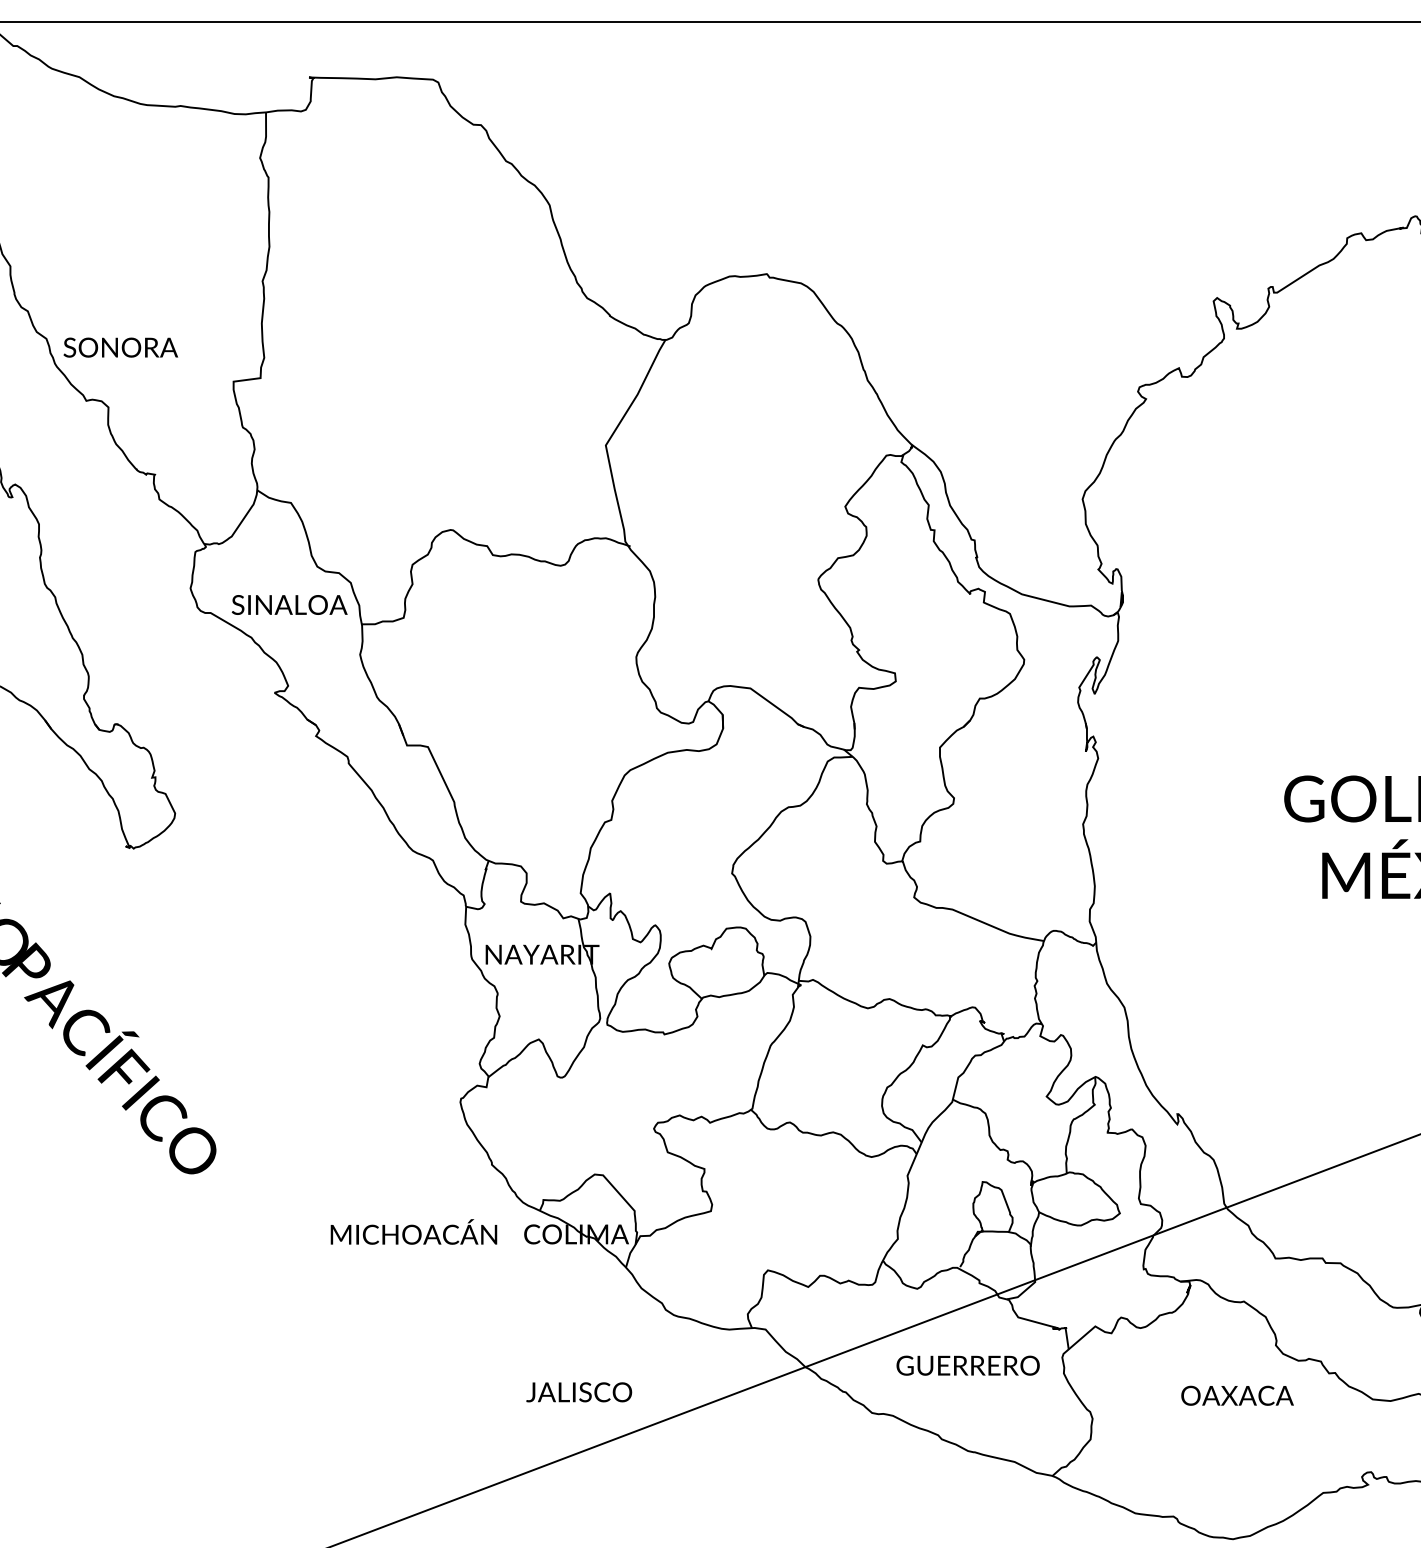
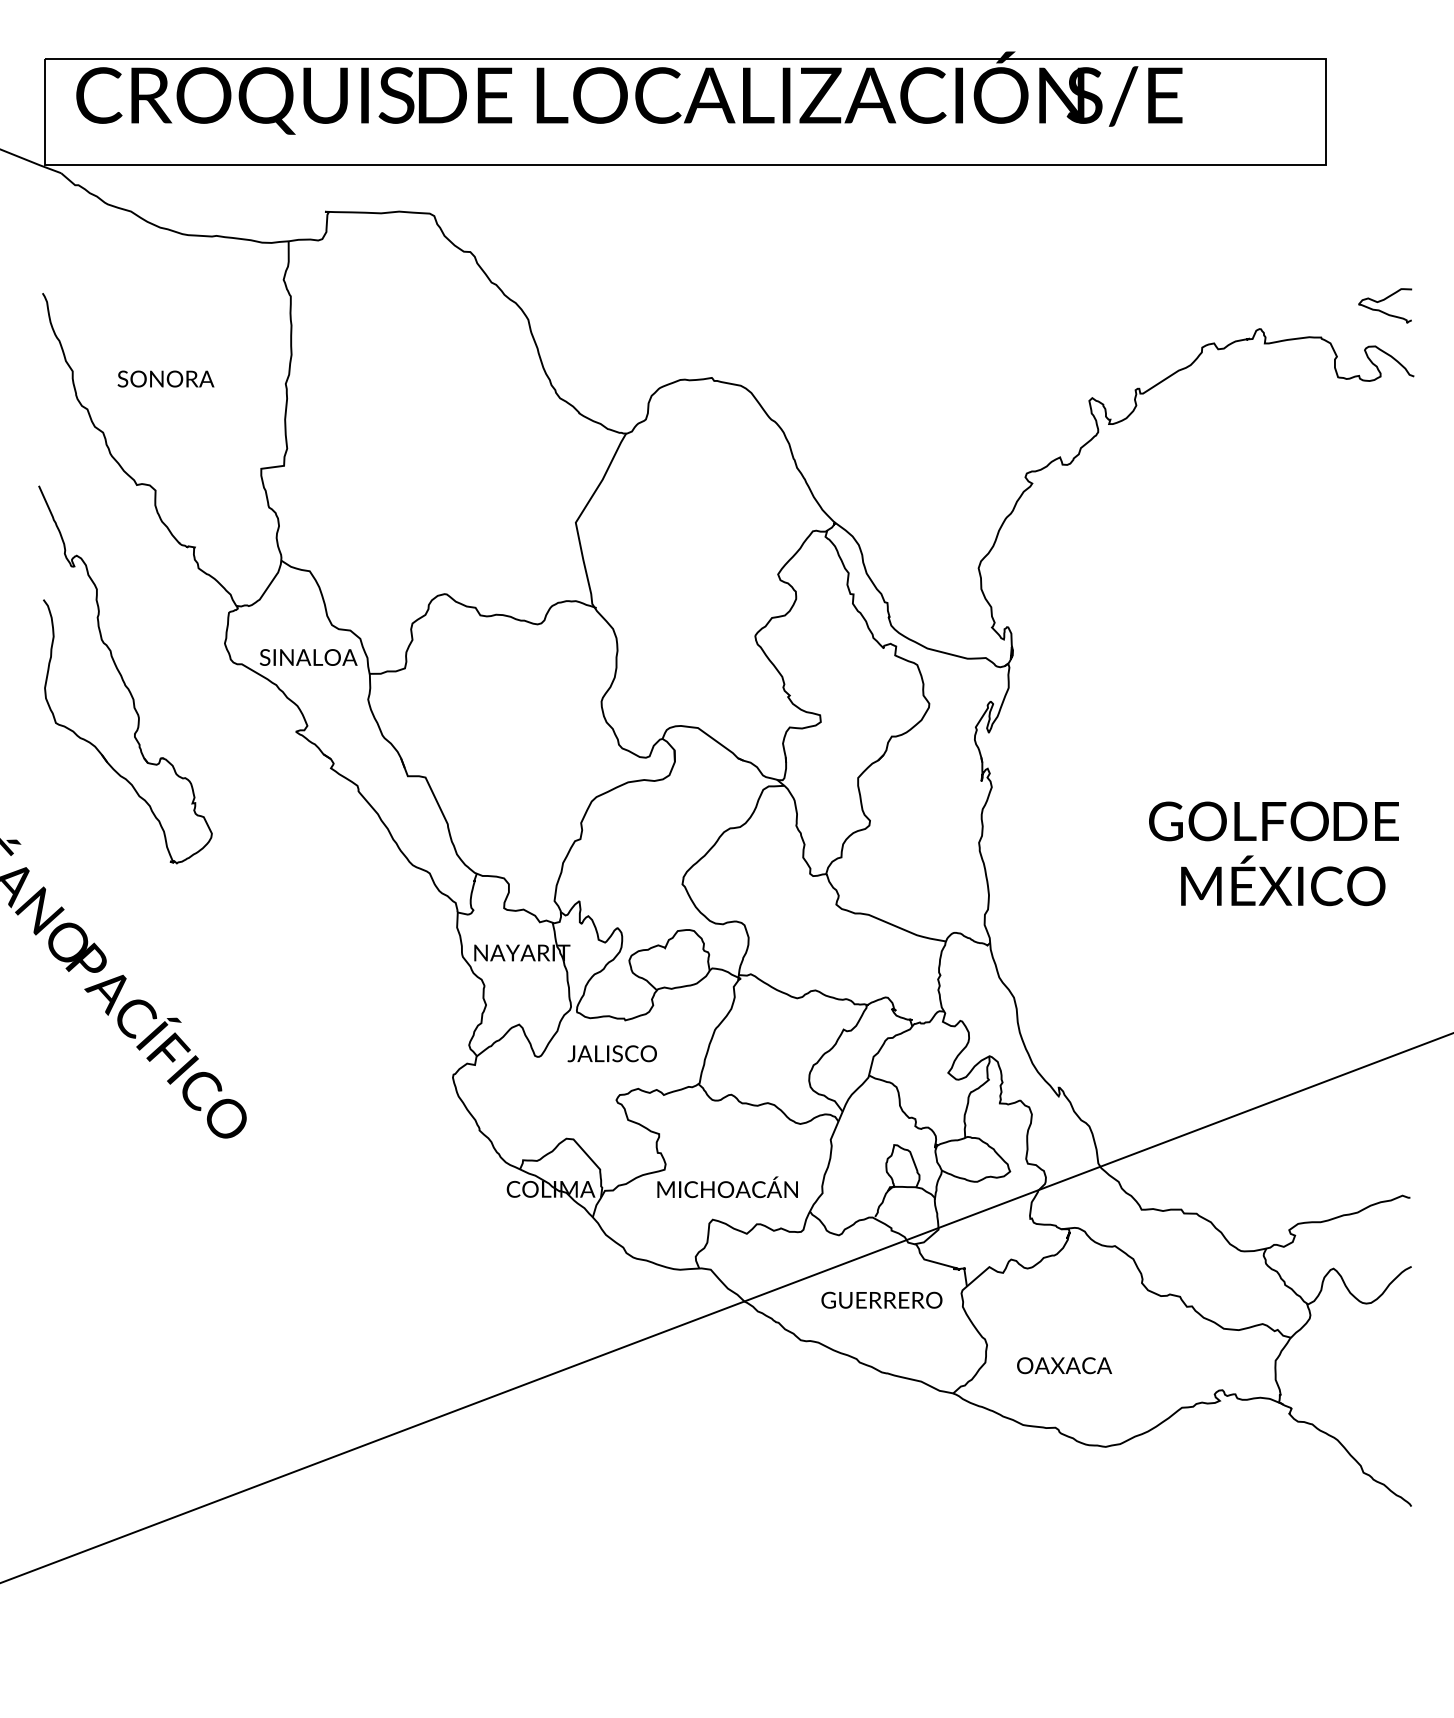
text: (120, 346) -> (165, 378), moved
text: (413, 1232) -> (727, 1187), moved
text: (578, 1392) -> (611, 1053), moved
text: (1237, 1395) -> (1064, 1365), moved

